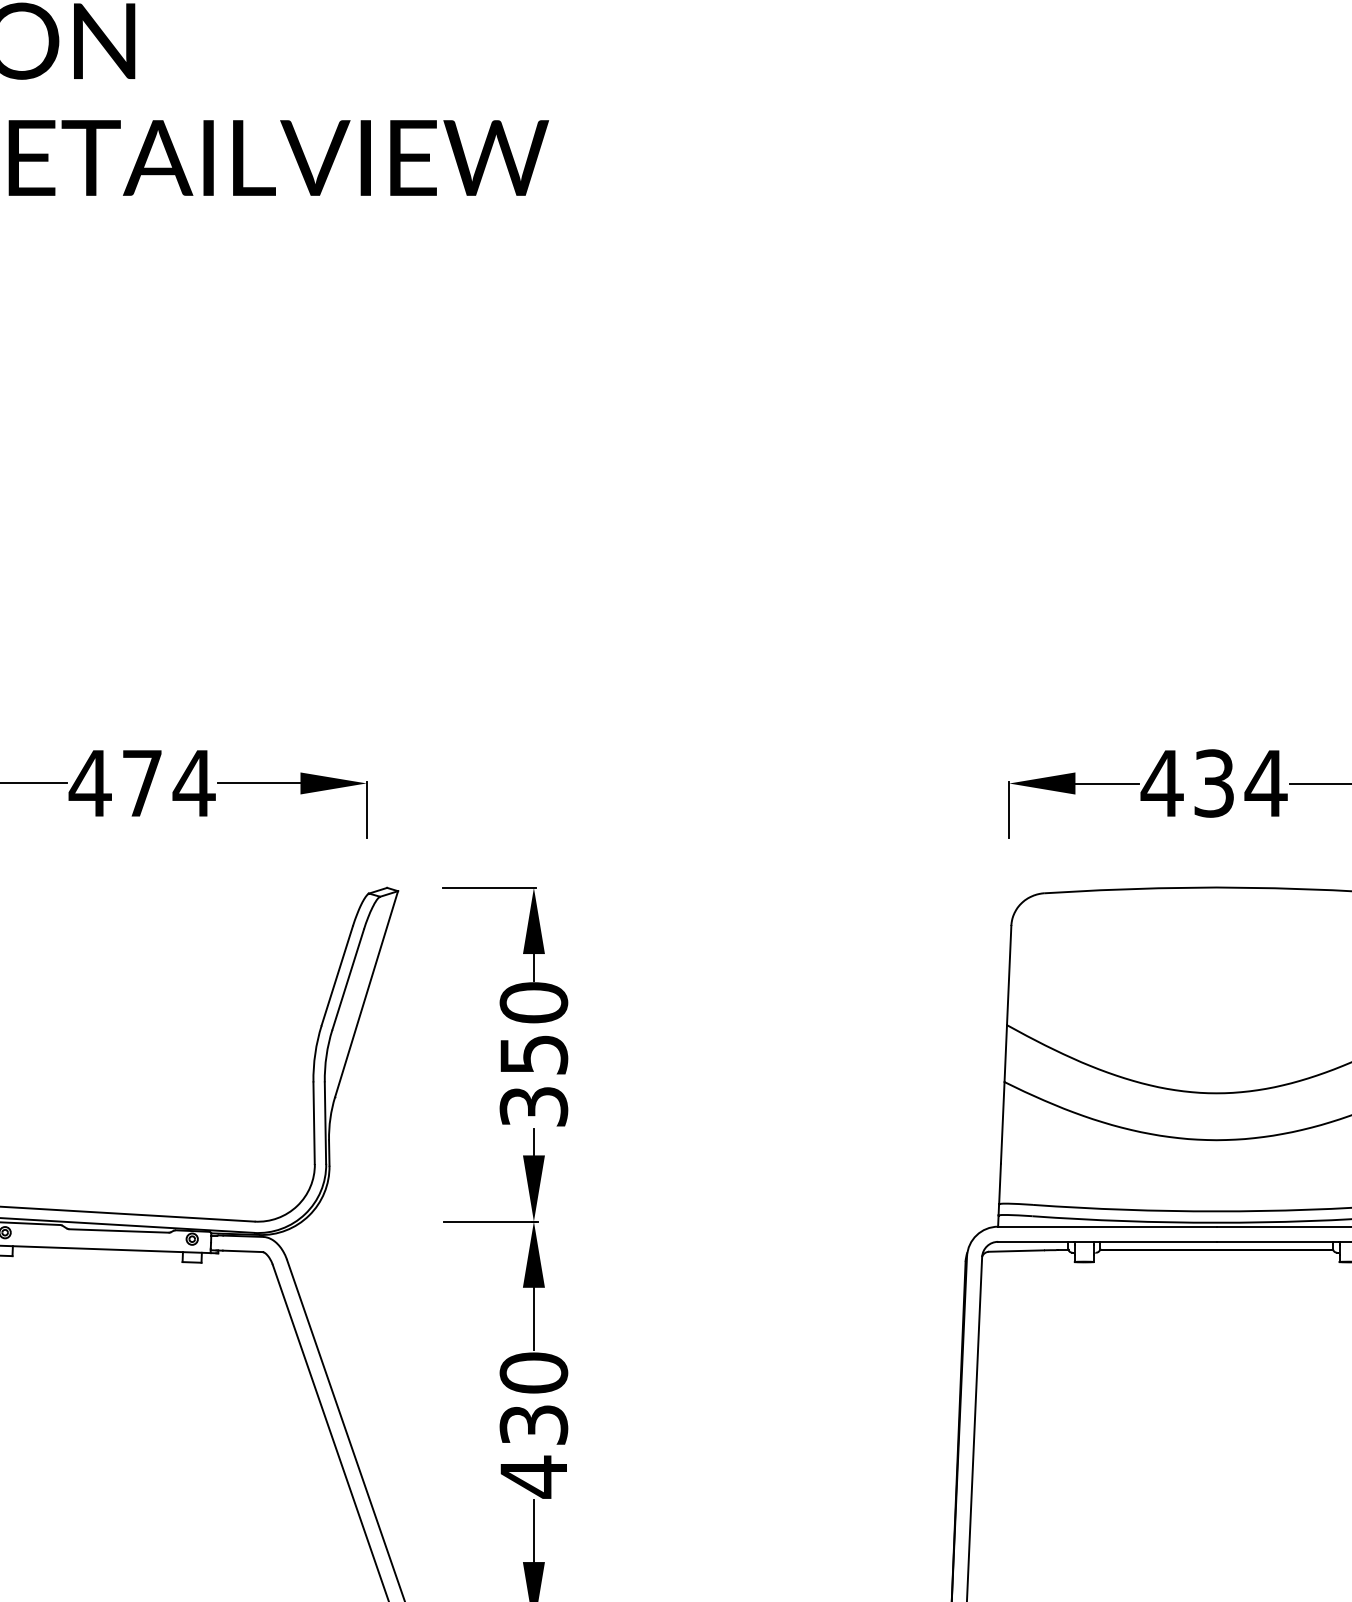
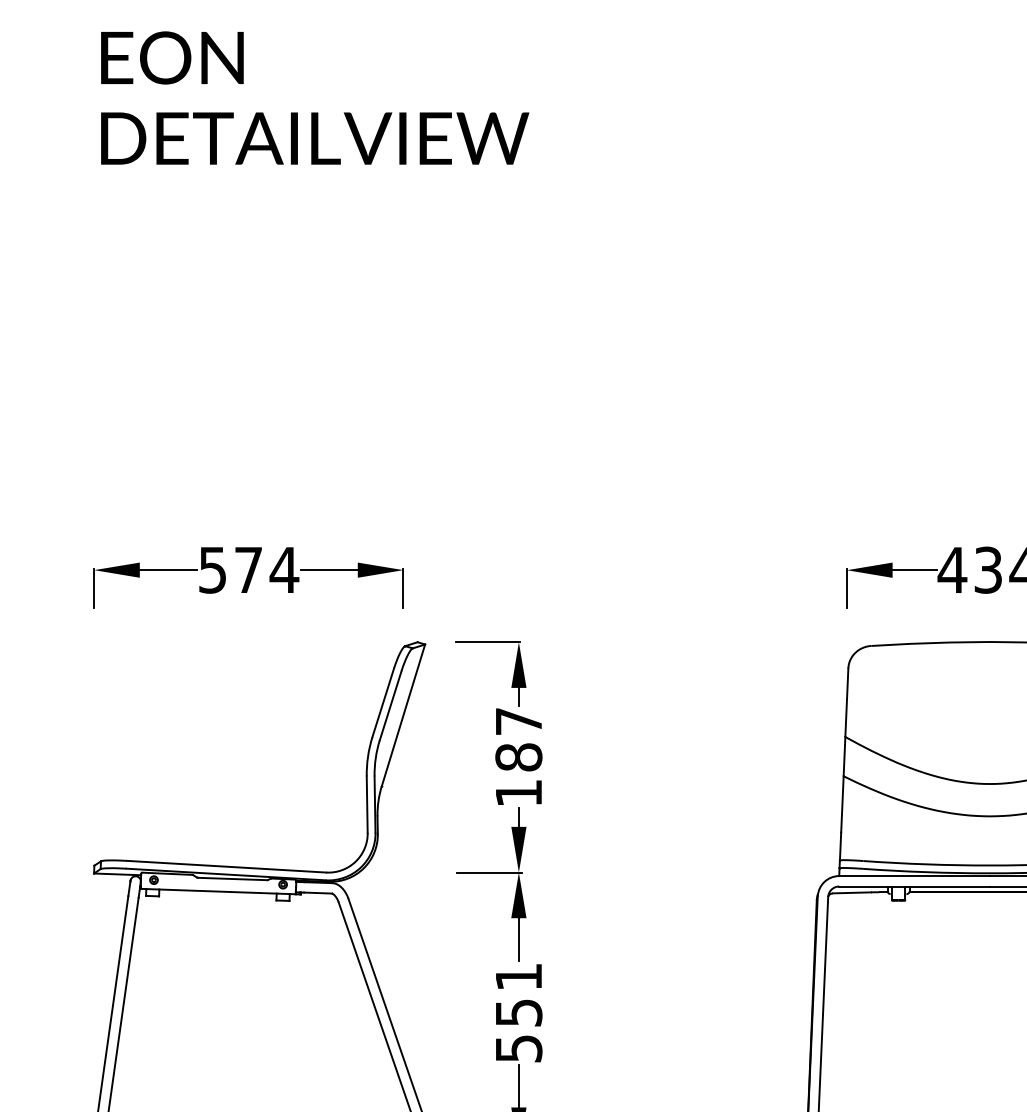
text: (89, 783) -> (212, 570), 474 -> 574
text: (533, 1053) -> (518, 756), 350 -> 187
text: (533, 1424) -> (518, 1012), 430 -> 551

